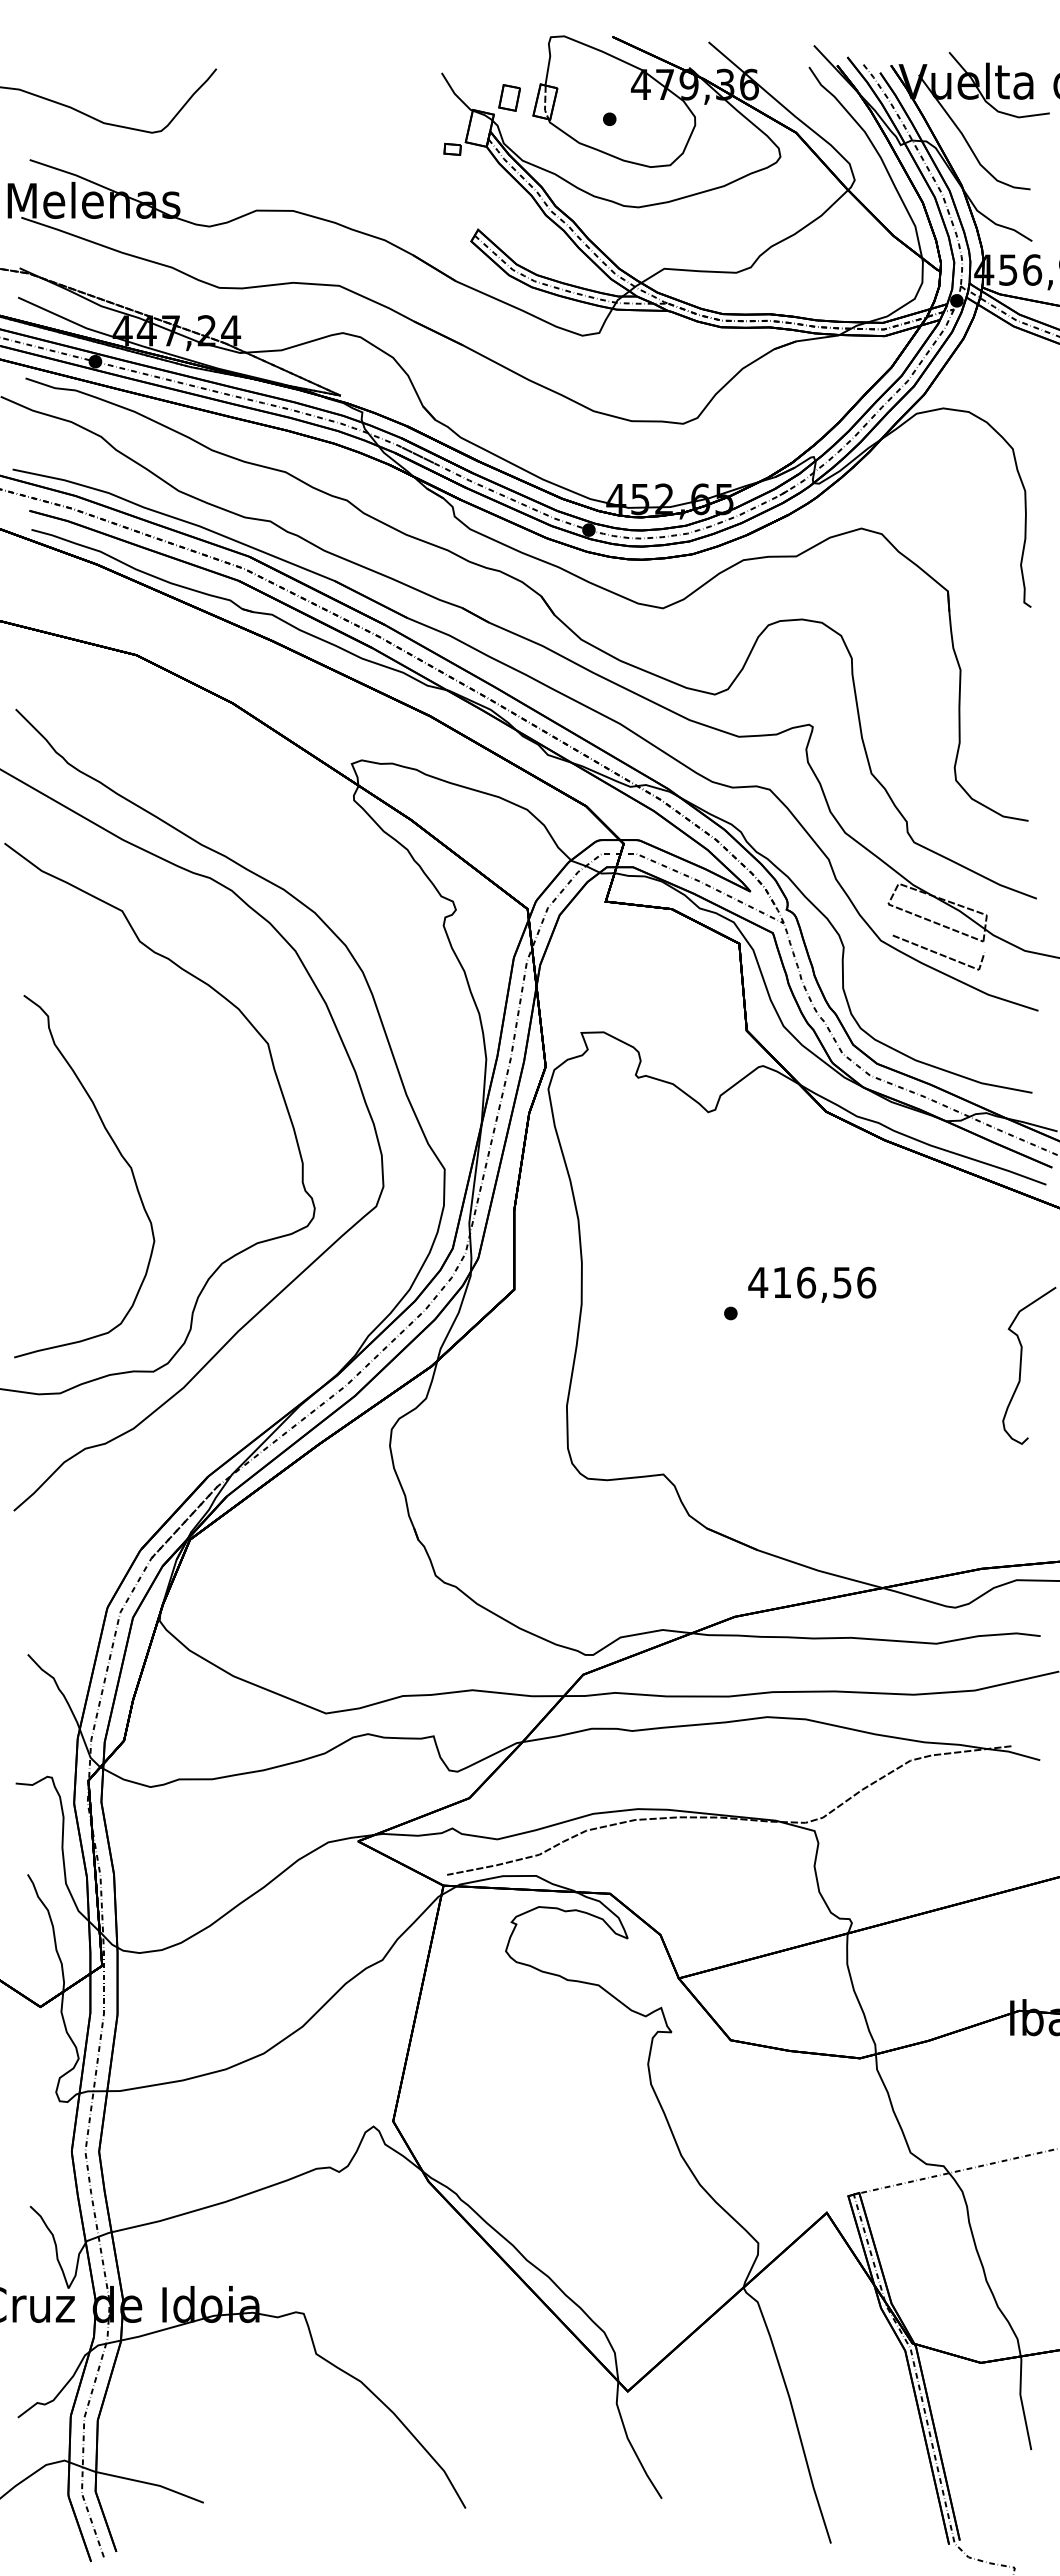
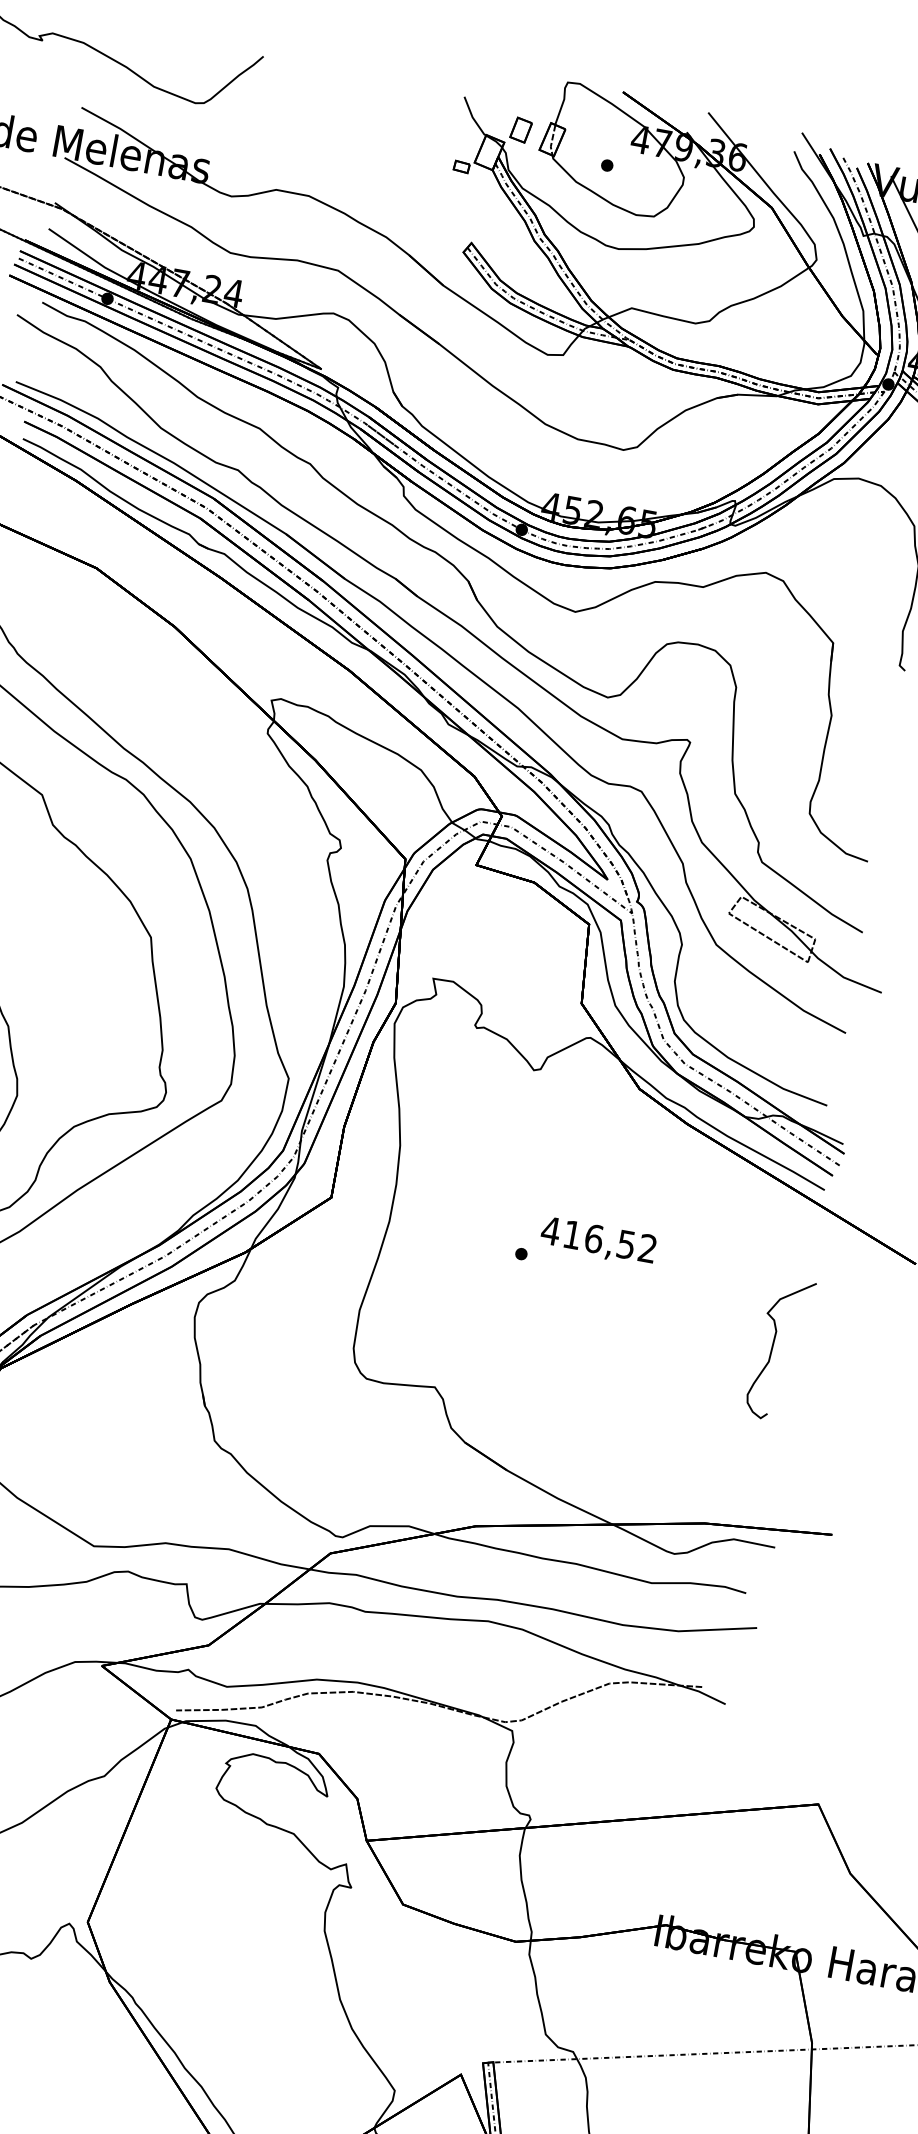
line: (937, 952) -> (765, 964), removed
text: (866, 1282) -> (647, 1248), 416,56 -> 416,52

